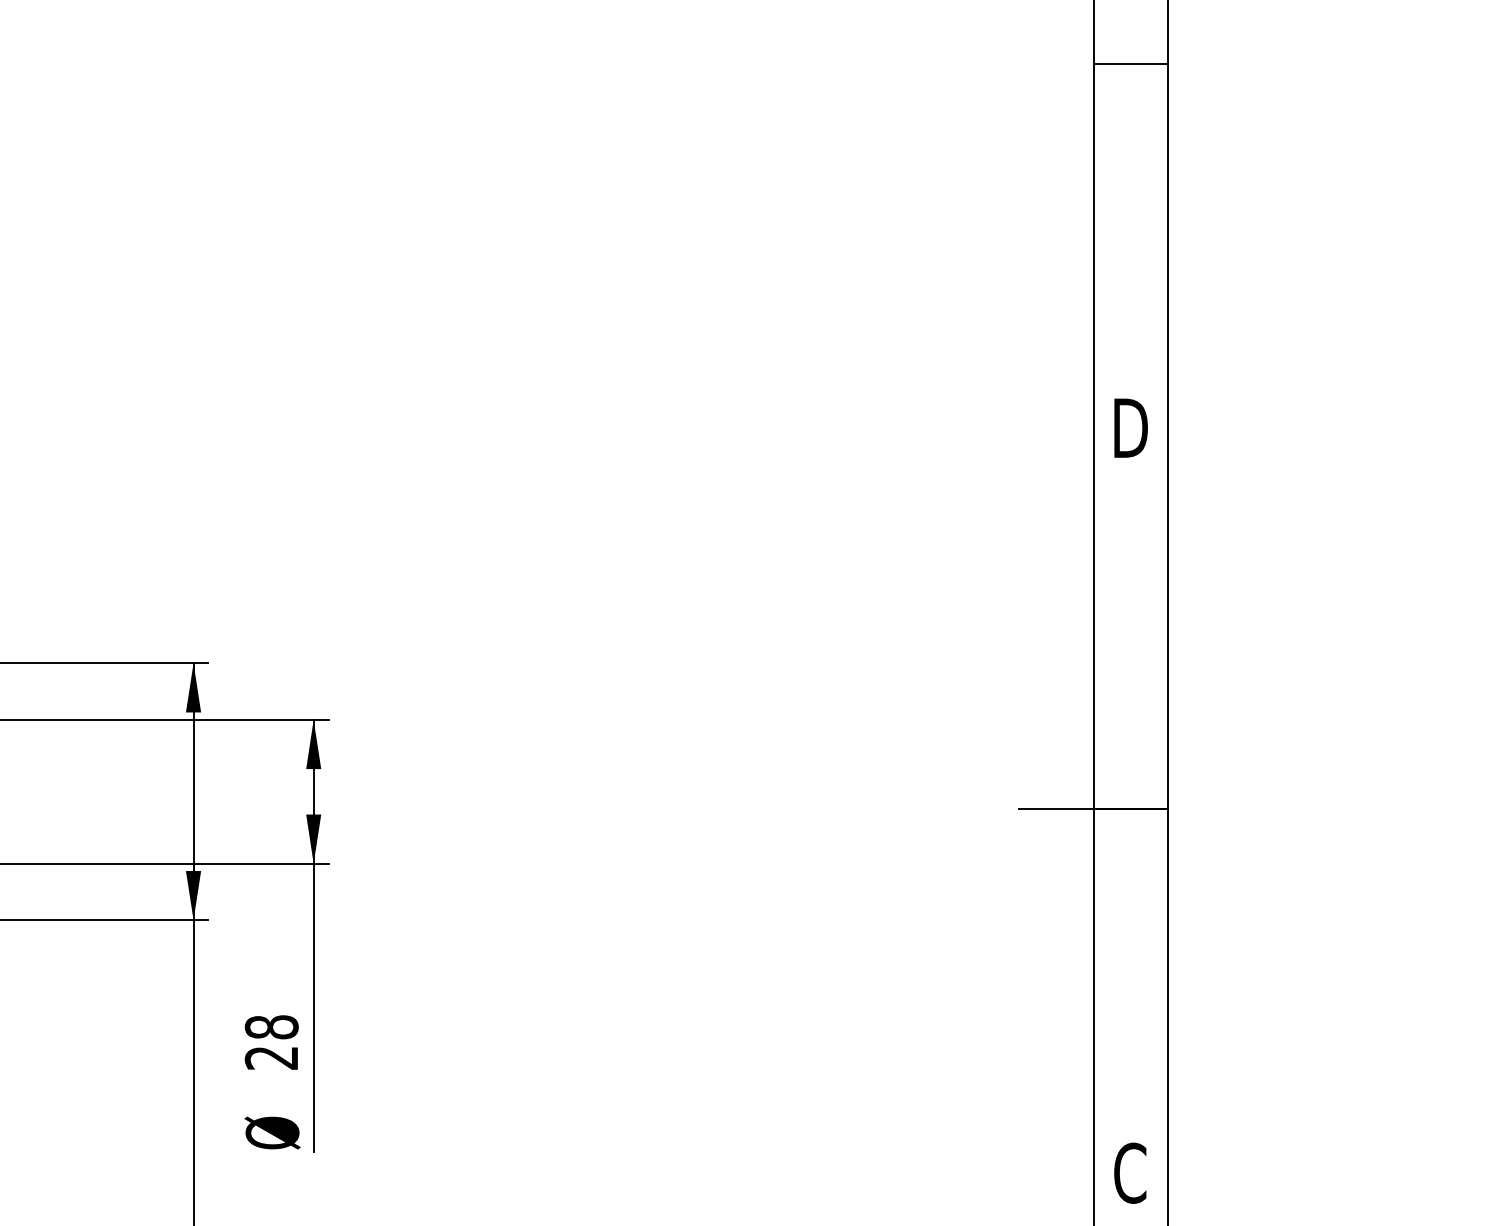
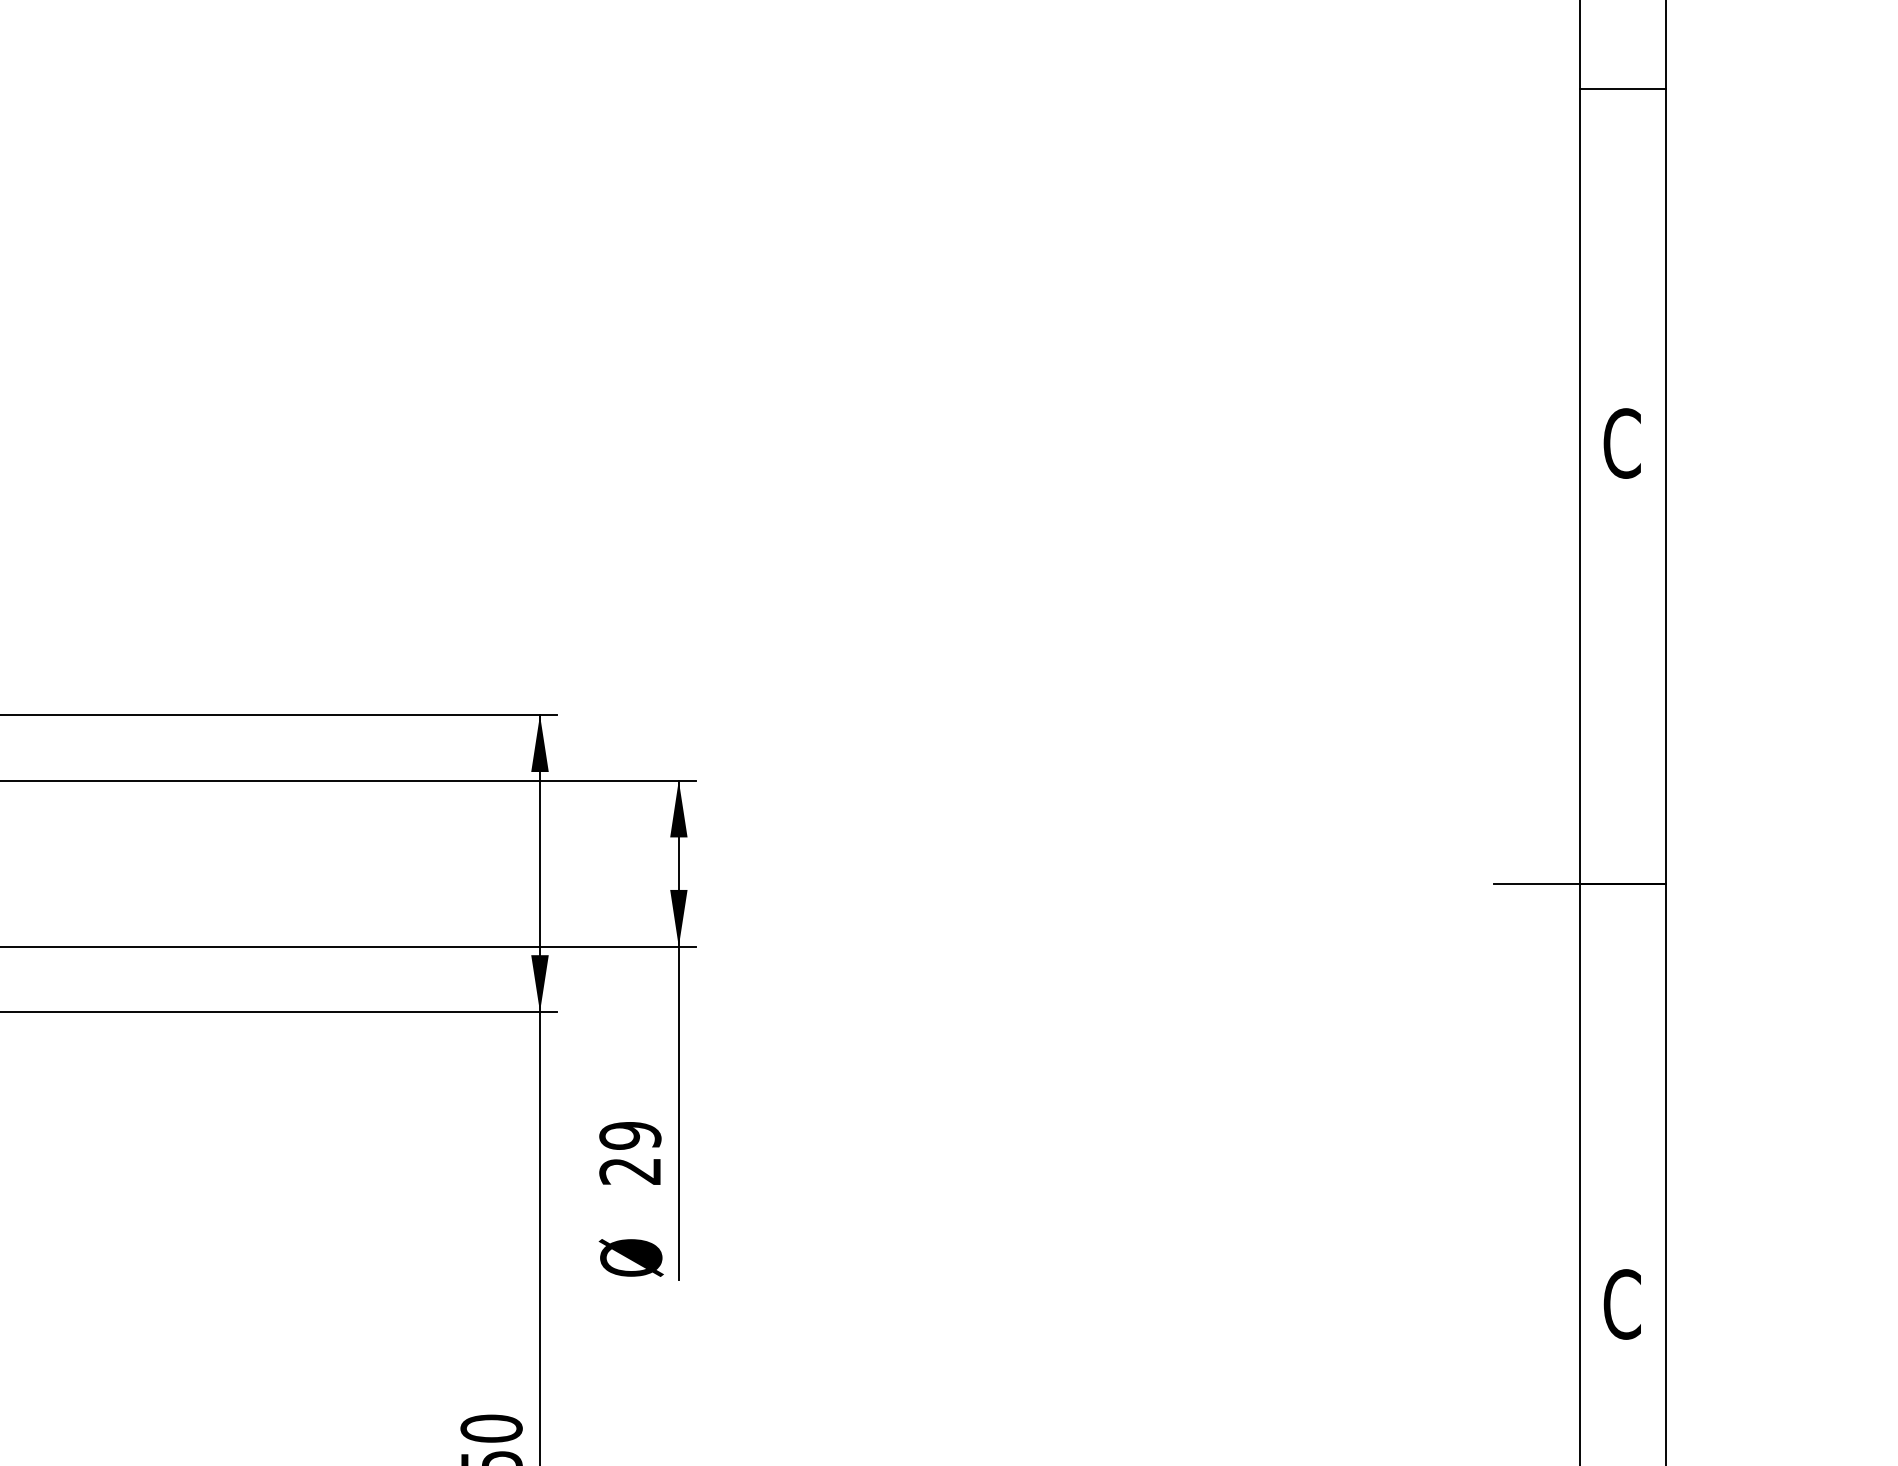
line: (1131, 63) -> (1623, 88), moved
text: (1130, 428) -> (1622, 443), D -> C
text: (271, 1027) -> (630, 1135), 28 -> 29

